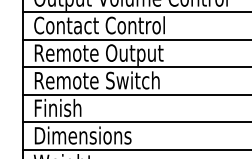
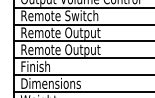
text: (99, 25) -> (61, 15), Contact Control -> Remote Switch
text: (134, 81) -> (82, 50), Remote Switch -> Remote Output

